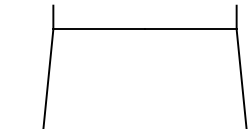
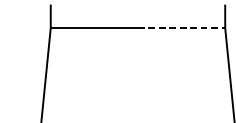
line: (190, 29) -> (181, 28), solid -> dashed

